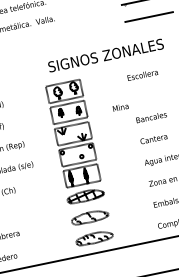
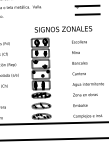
text: (119, 107) -> (75, 52), moved

